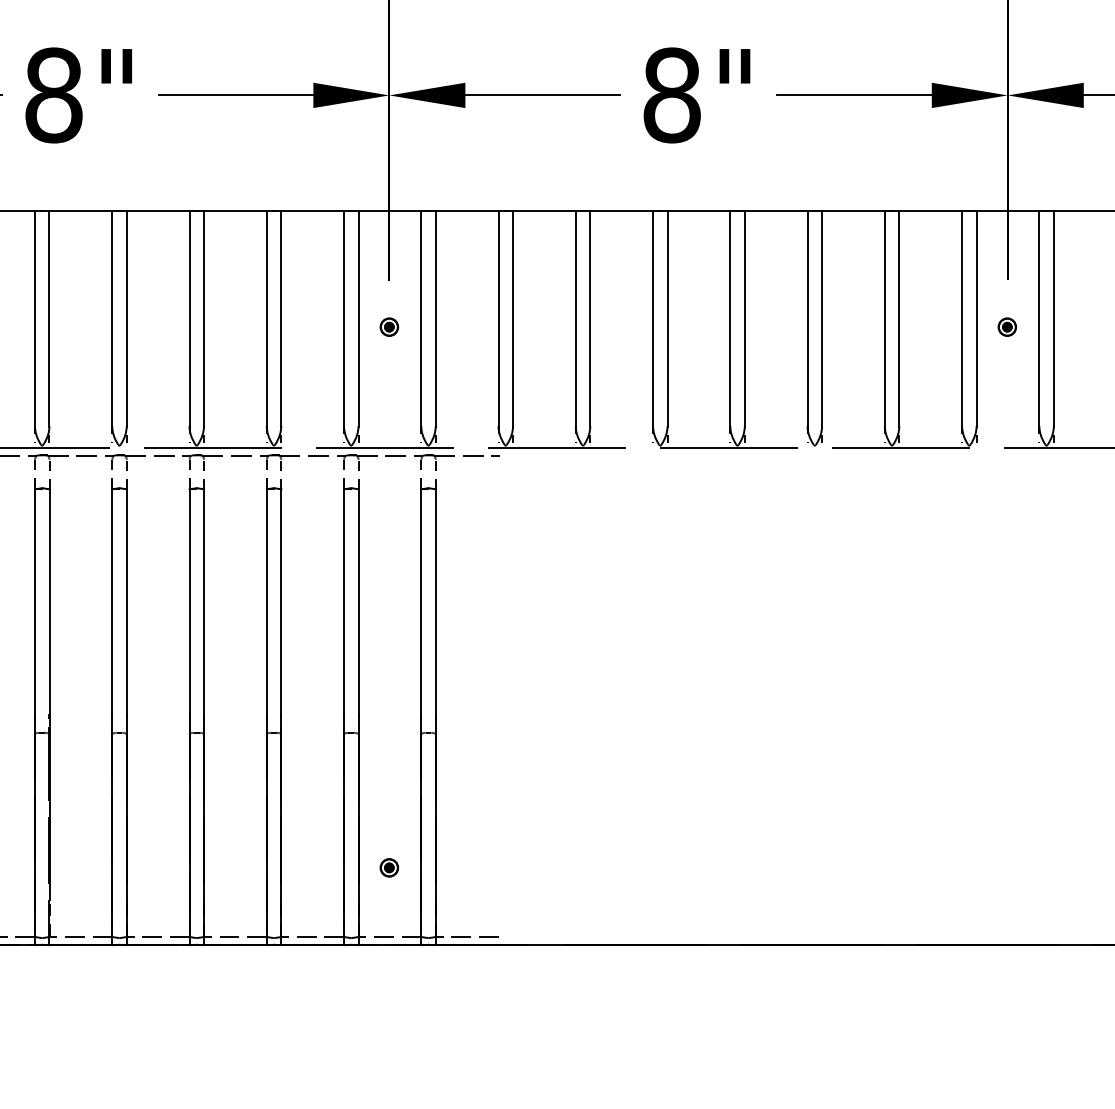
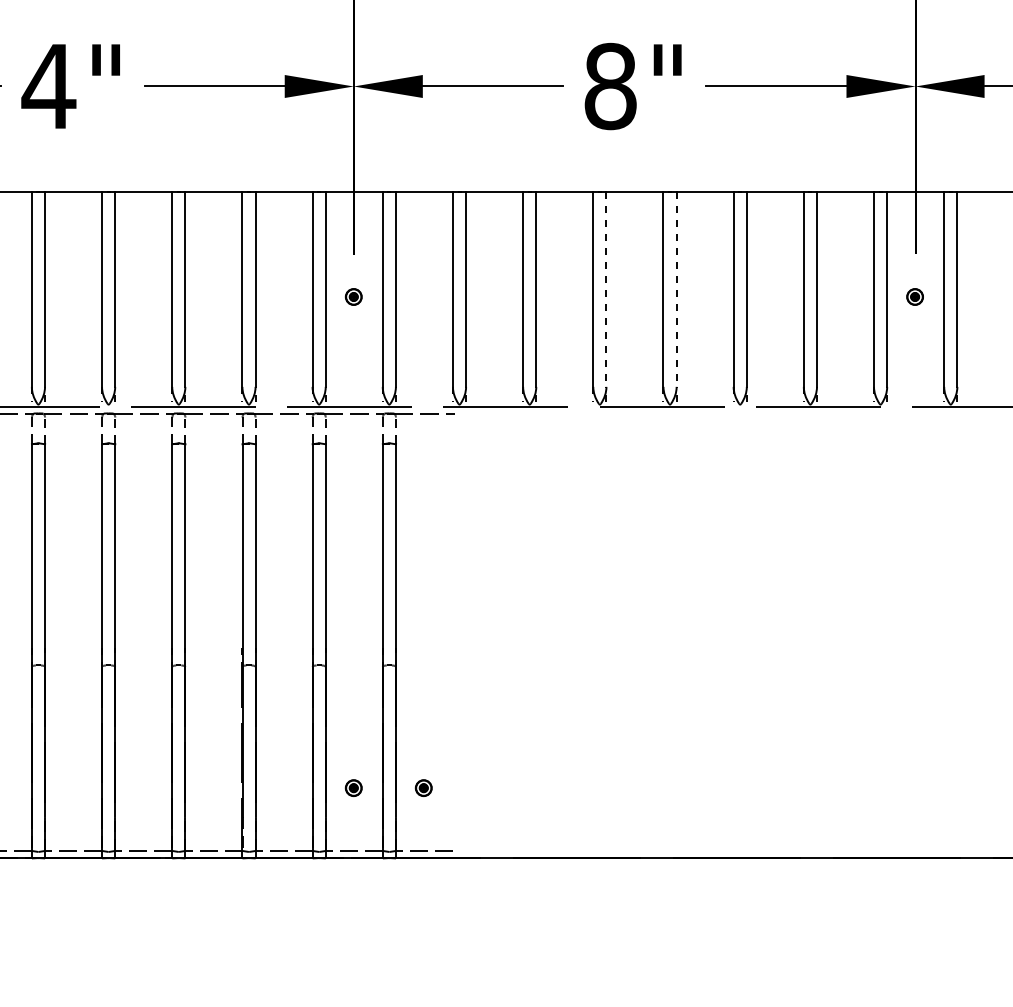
text: (53, 95) -> (48, 86), 8" -> 4"
line: (667, 318) -> (606, 289), solid -> dashed
line: (744, 318) -> (676, 289), solid -> dashed
part: (466, 867) -> (423, 787), added

